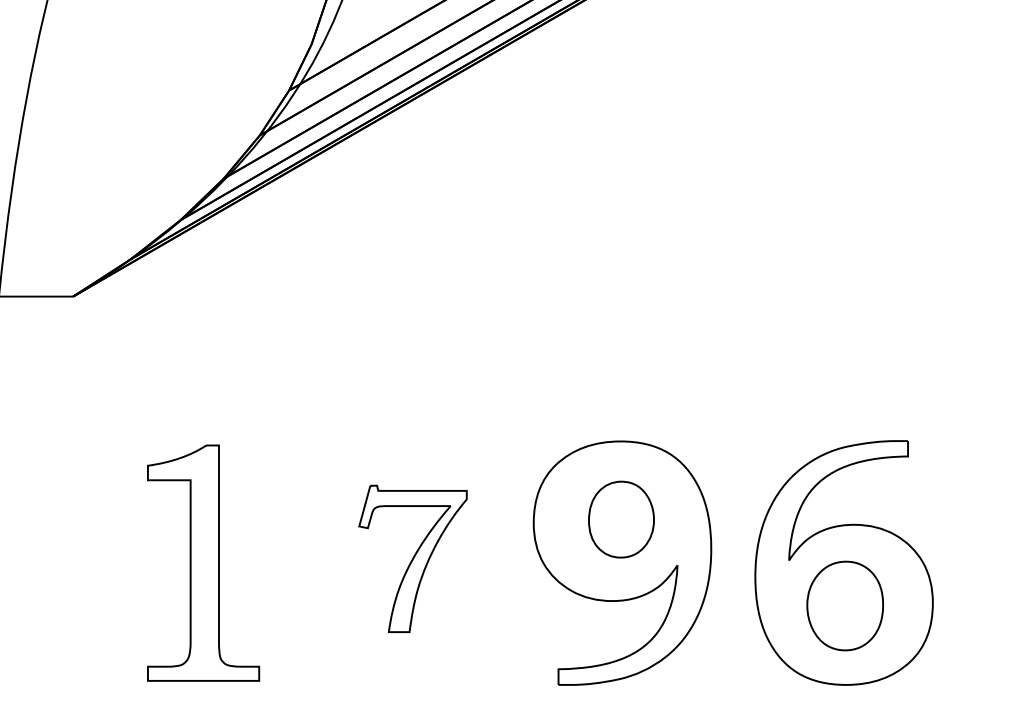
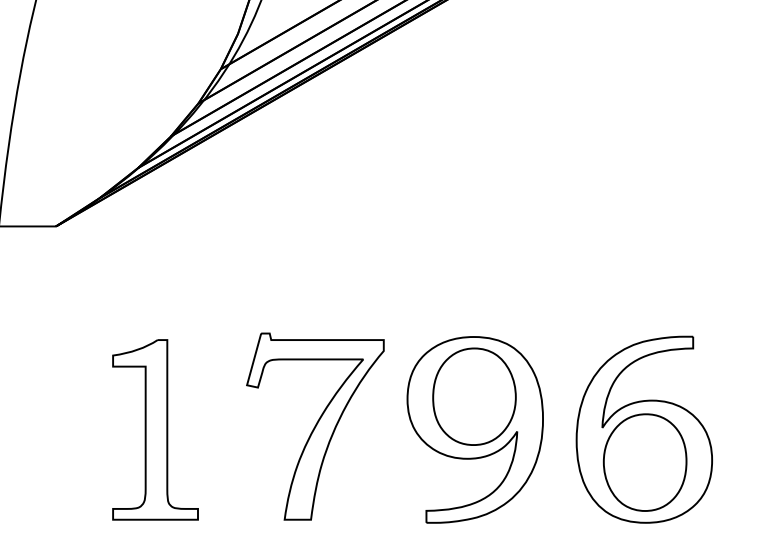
part: (621, 519) -> (474, 396), size x1.67
part: (412, 558) -> (314, 426), size x1.67
part: (845, 605) -> (645, 462), size x1.43

